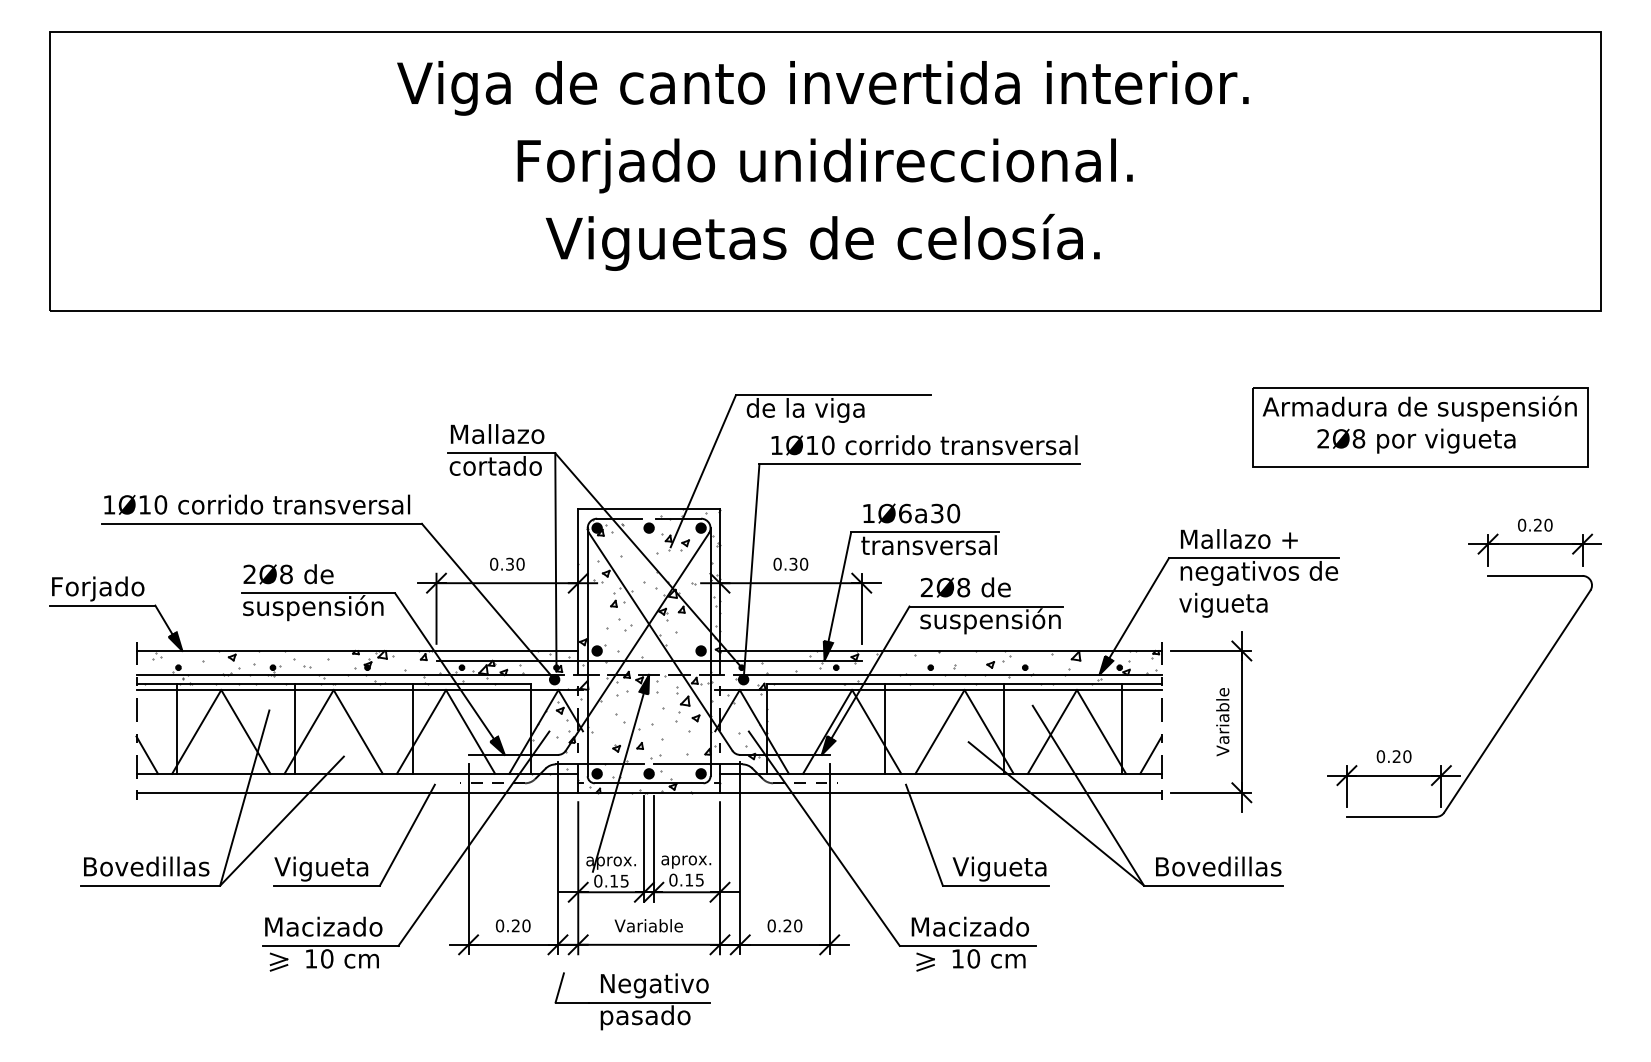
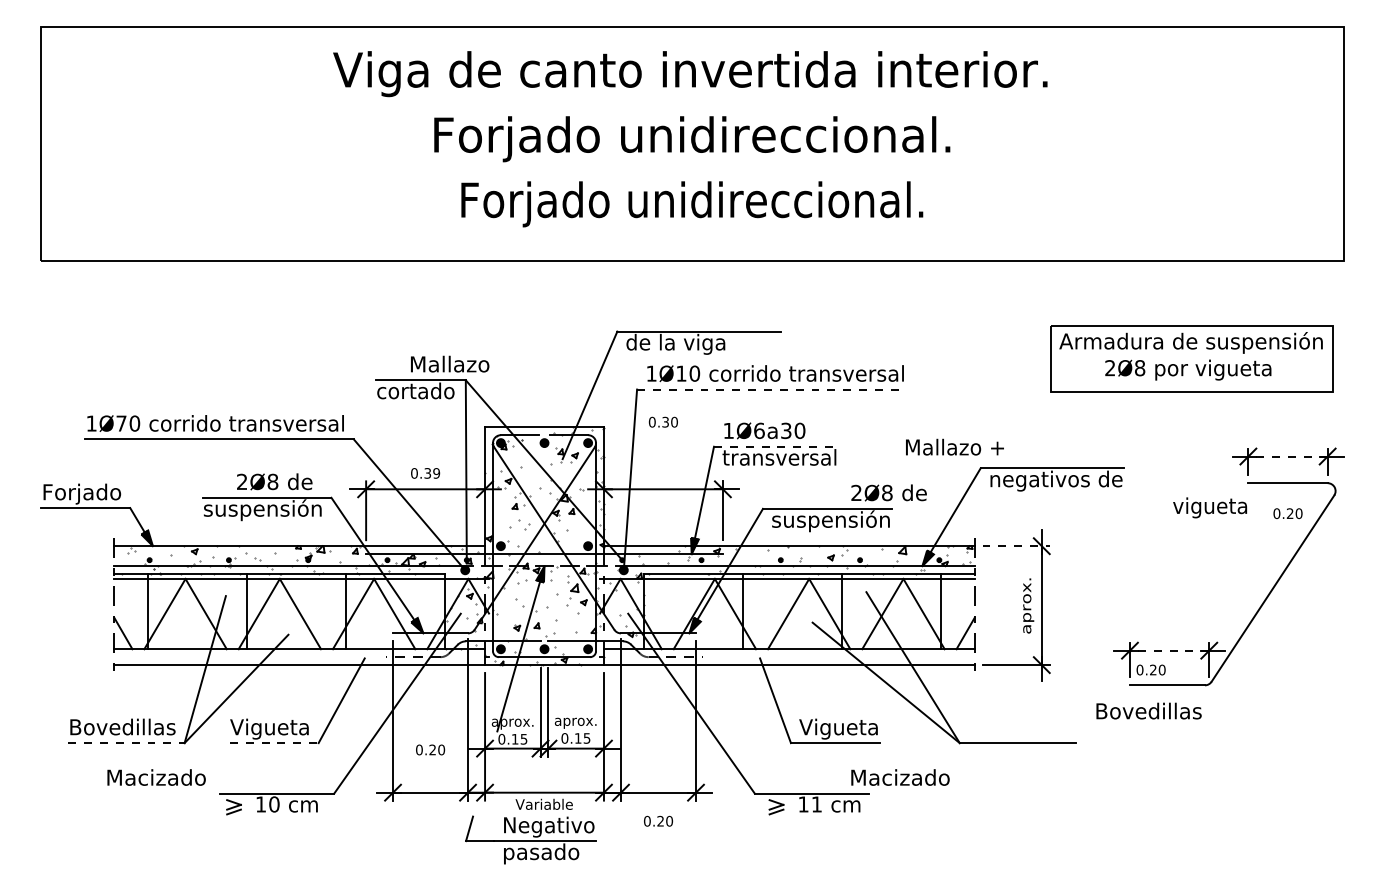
text: (822, 241) -> (689, 202), Viguetas de celosía. -> Forjado unidireccional.
text: (497, 433) -> (450, 363), moved
line: (920, 464) -> (772, 389), solid -> dashed
text: (144, 504) -> (121, 423), 1Ø10 -> 1Ø70
text: (1535, 524) -> (1288, 513), moved
line: (925, 532) -> (776, 446), solid -> dashed
text: (1239, 538) -> (955, 446), moved
line: (1534, 544) -> (1287, 456), solid -> dashed
text: (790, 563) -> (663, 421), moved
text: (520, 564) -> (436, 473), 0.30 -> 0.39
text: (288, 574) -> (274, 481), moved
text: (965, 587) -> (888, 492), moved
text: (1223, 604) -> (1210, 507), moved
line: (1211, 650) -> (1016, 545), solid -> dashed
text: (1224, 722) -> (1027, 606), Variable -> aprox.
text: (1393, 756) -> (1150, 669), moved
line: (1393, 775) -> (1169, 650), solid -> dashed
text: (1218, 866) -> (1148, 711), moved
line: (151, 885) -> (127, 742), solid -> dashed
line: (327, 885) -> (274, 742), solid -> dashed
text: (513, 925) -> (430, 749), moved
text: (648, 925) -> (543, 804), moved
text: (784, 925) -> (658, 820), moved
text: (323, 926) -> (156, 777), moved
text: (970, 926) -> (900, 777), moved
text: (973, 958) -> (816, 804), 10 -> 11

